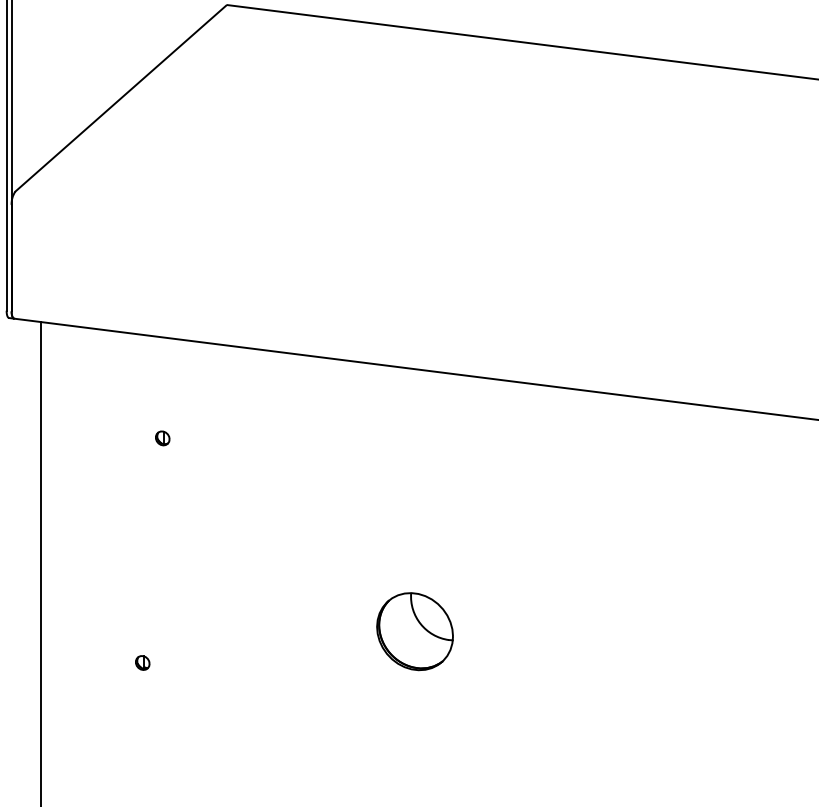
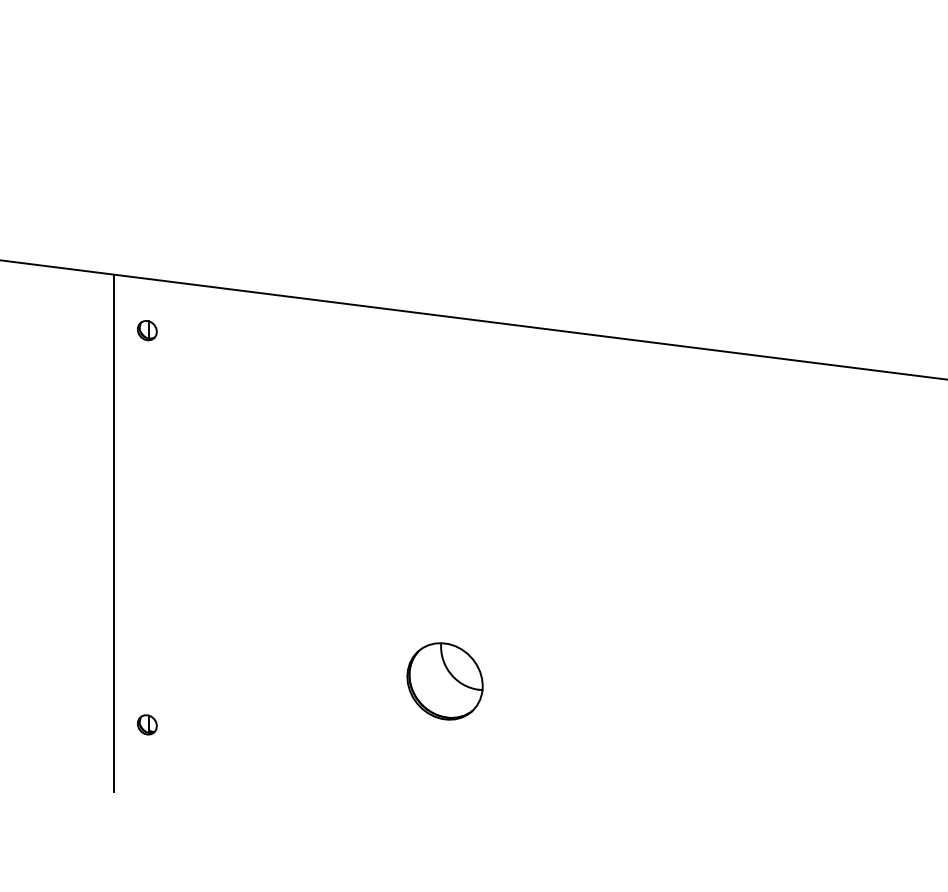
part: (162, 438) -> (146, 330), moved
line: (176, 525) -> (113, 533), added
part: (414, 631) -> (444, 681), size x0.71
part: (142, 662) -> (146, 724), moved

